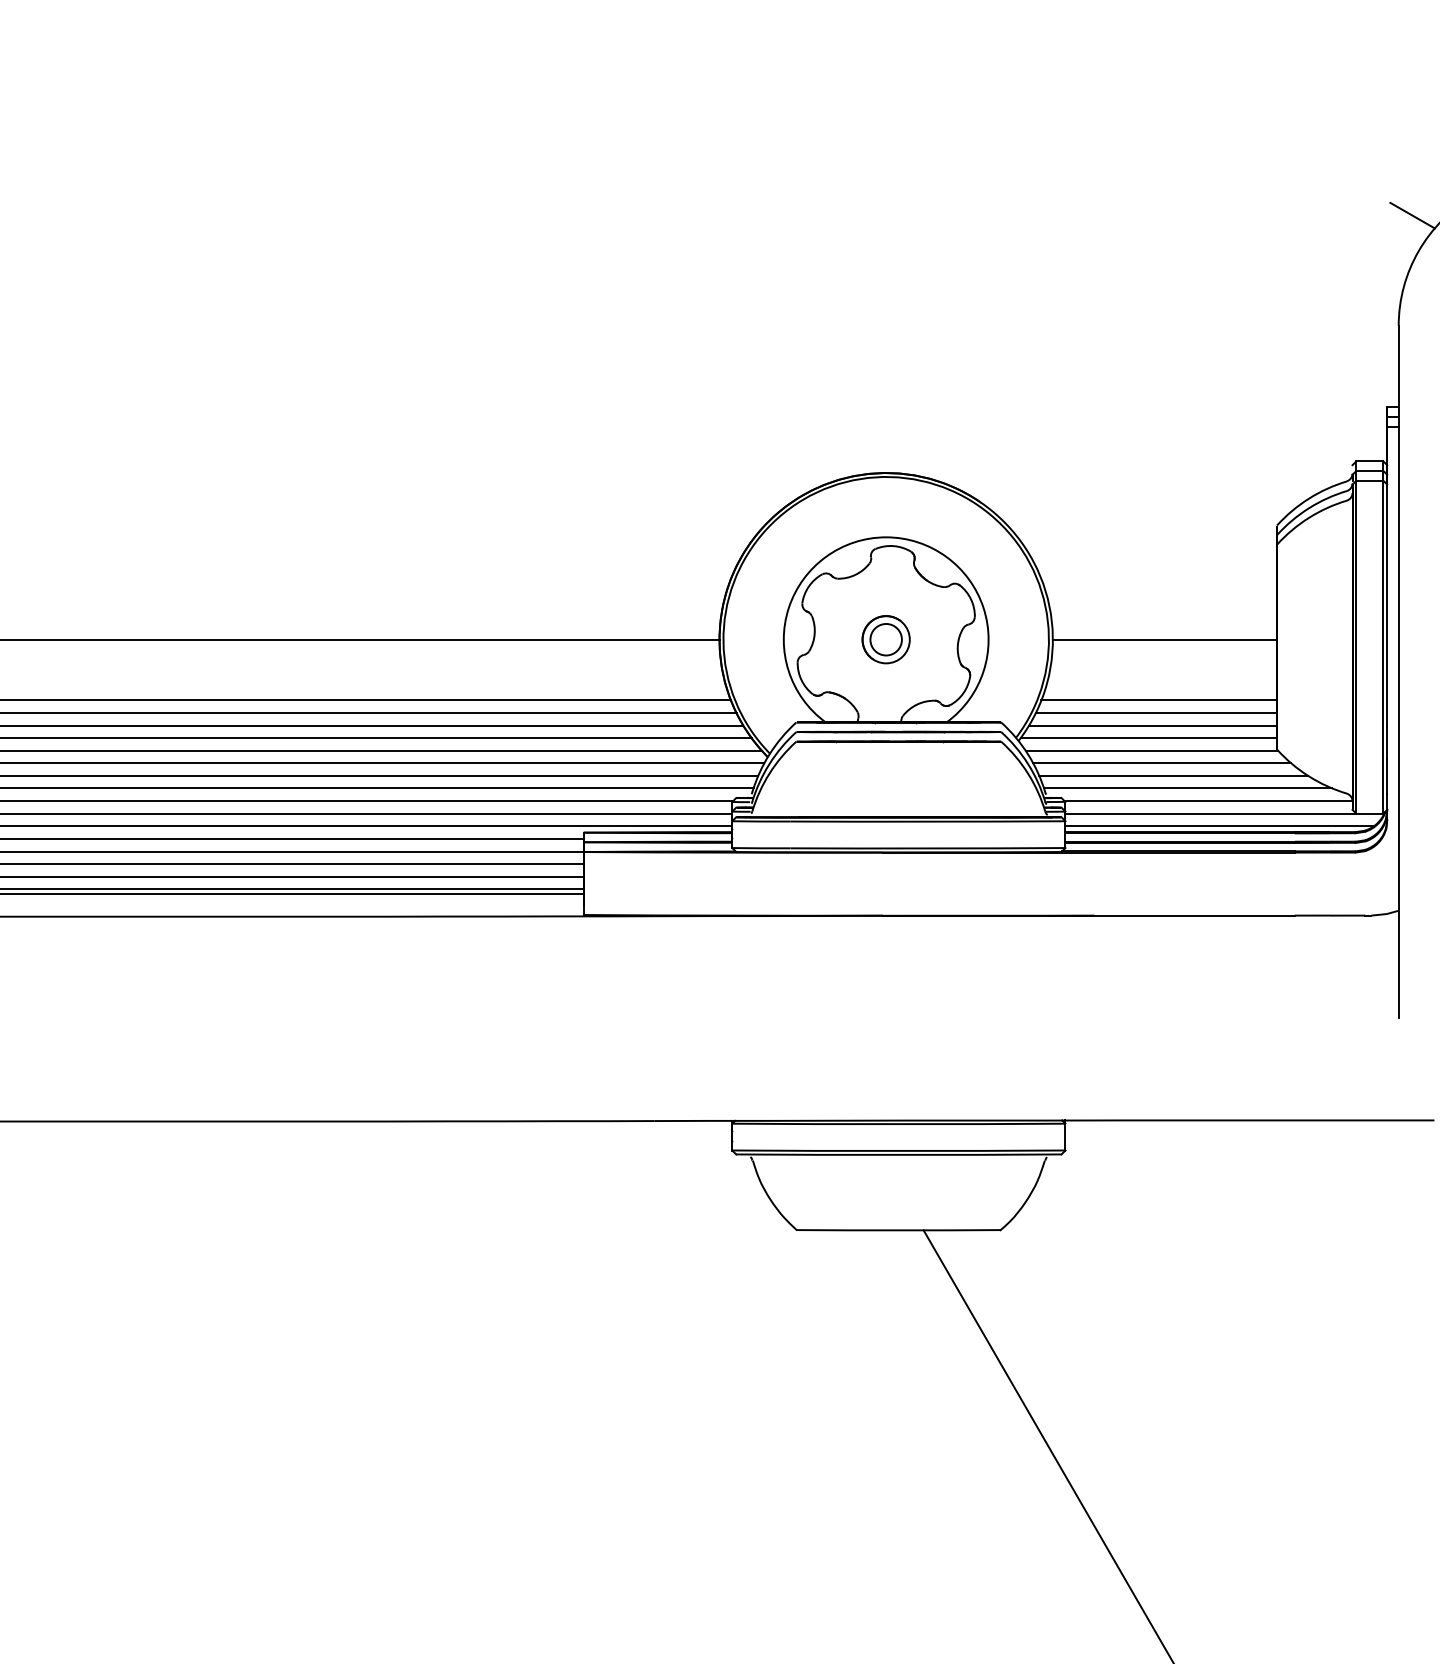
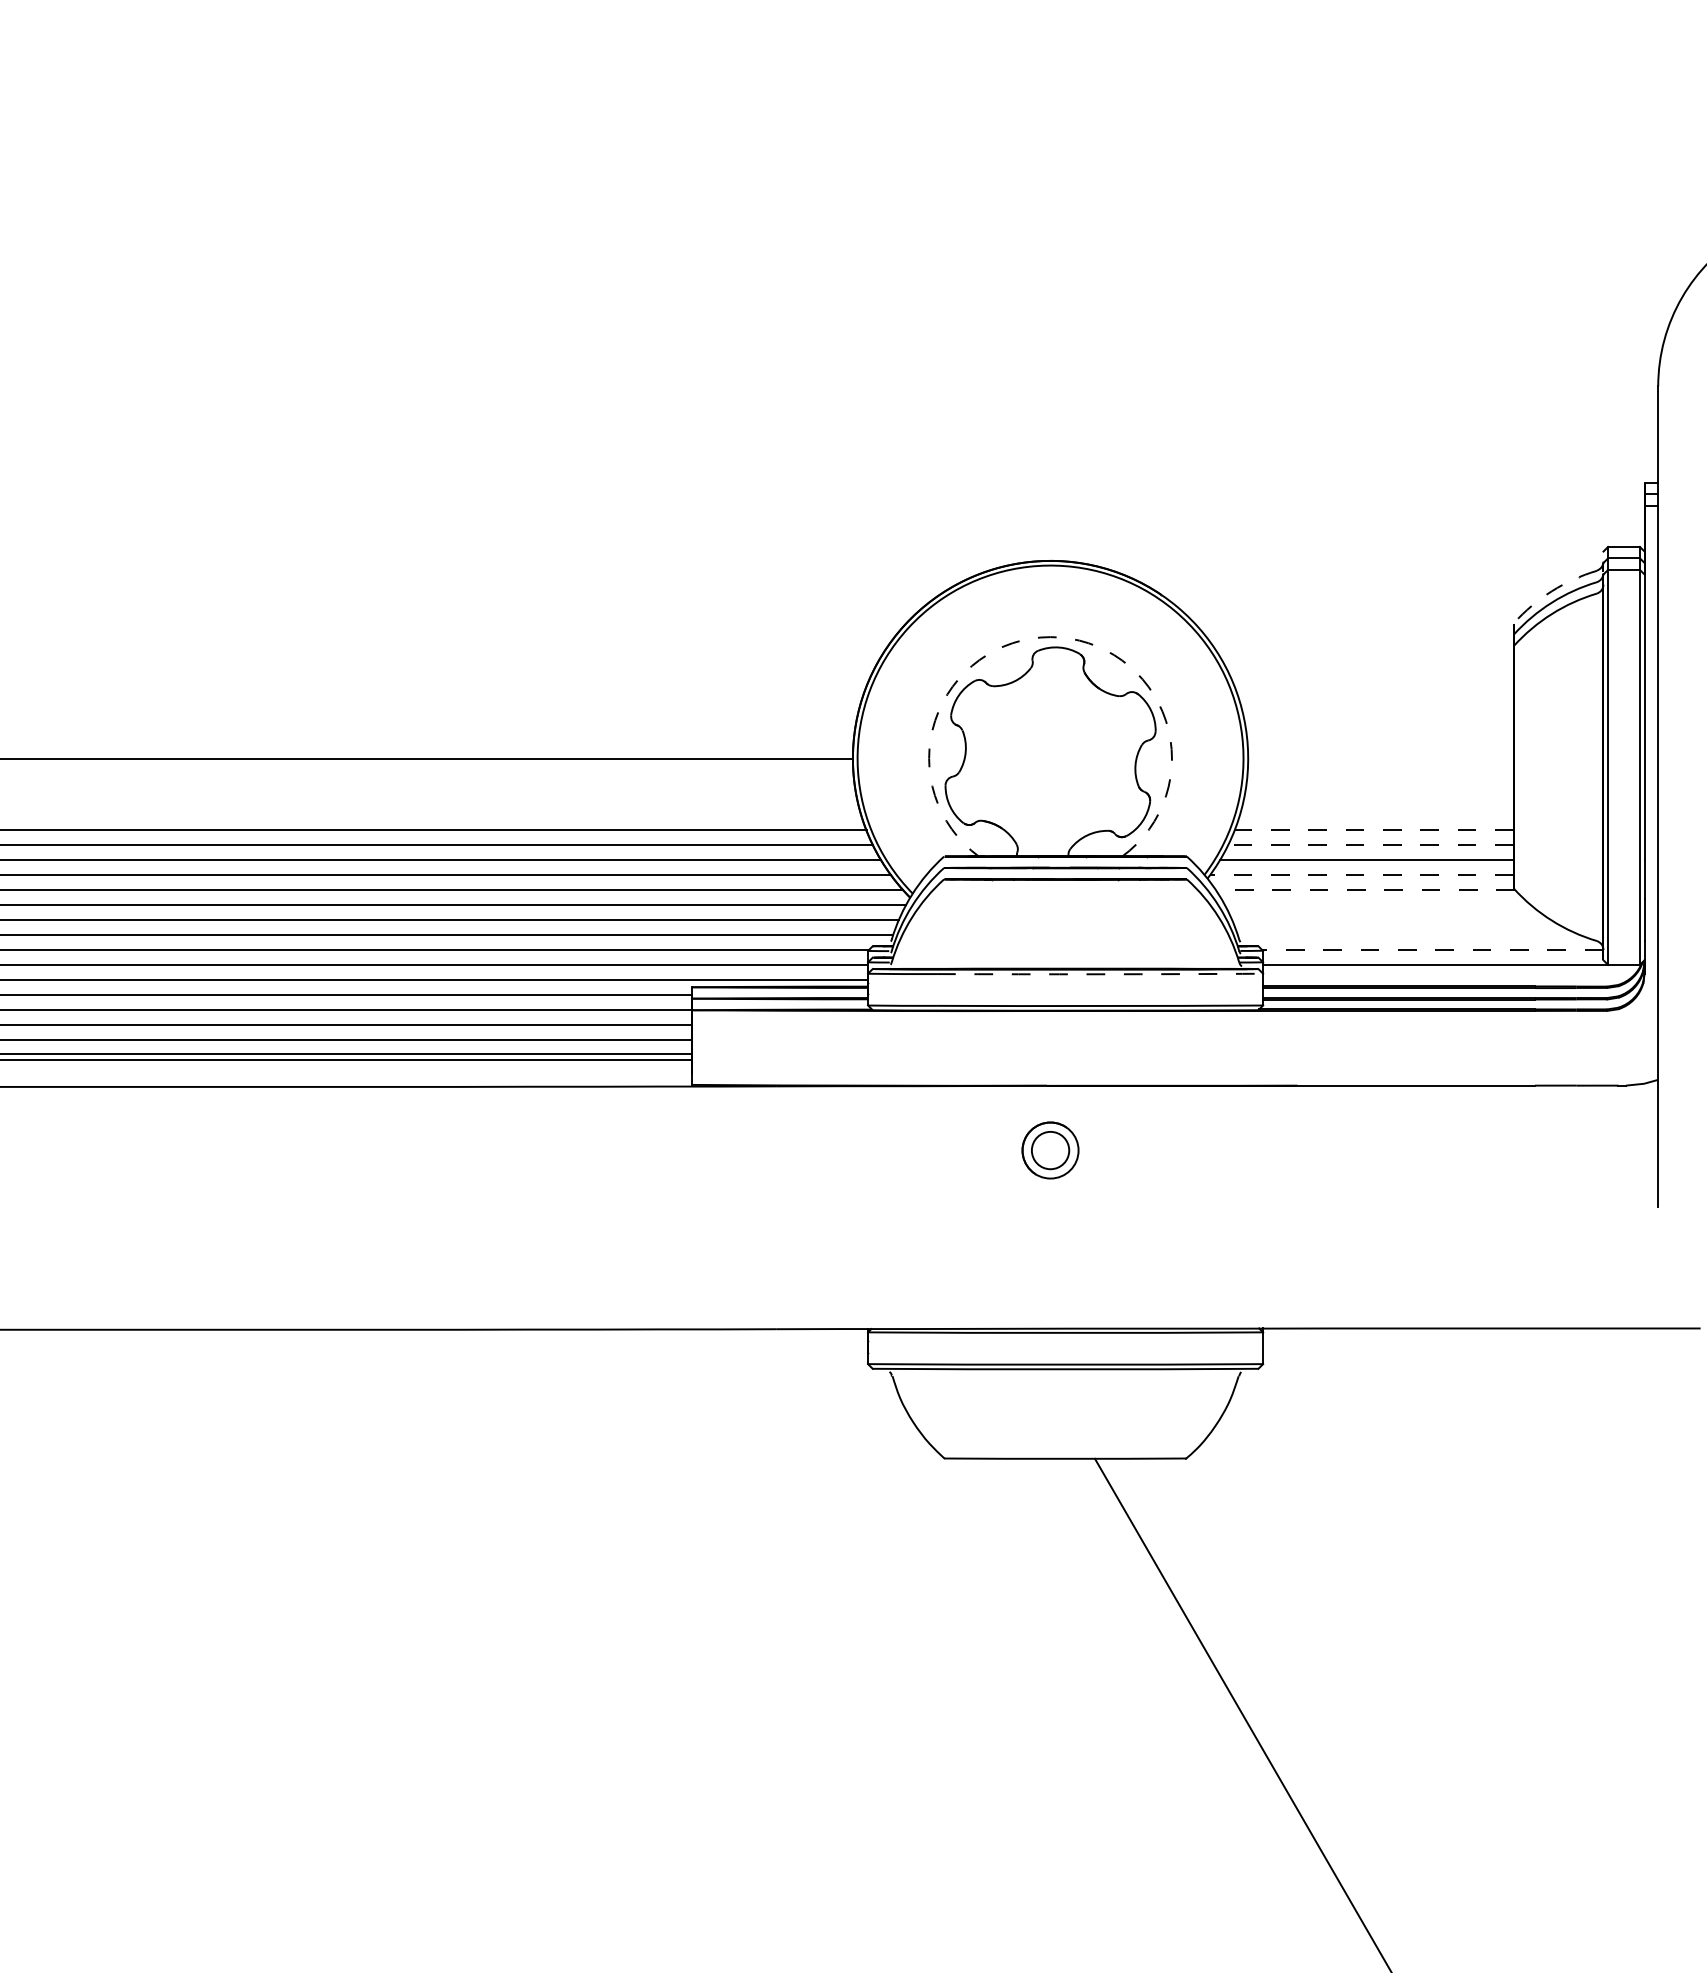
line: (1412, 215) -> (1674, 255), removed
arc: (1308, 498) -> (1551, 591), solid -> dashed
arc: (886, 537) -> (1050, 637), solid -> dashed
part: (886, 639) -> (1050, 1150), moved
line: (1164, 639) -> (1380, 758), removed
line: (1159, 700) -> (1374, 830), solid -> dashed
line: (1156, 713) -> (1371, 845), solid -> dashed
line: (1148, 738) -> (1361, 875), solid -> dashed
line: (1151, 751) -> (1365, 890), solid -> dashed
line: (1161, 763) -> (1377, 905), removed
line: (1173, 776) -> (1391, 920), removed
line: (1188, 788) -> (1408, 934), removed
line: (1208, 801) -> (1432, 950), solid -> dashed
arc: (928, 821) -> (1100, 974), solid -> dashed
line: (1219, 826) -> (1445, 979), removed

